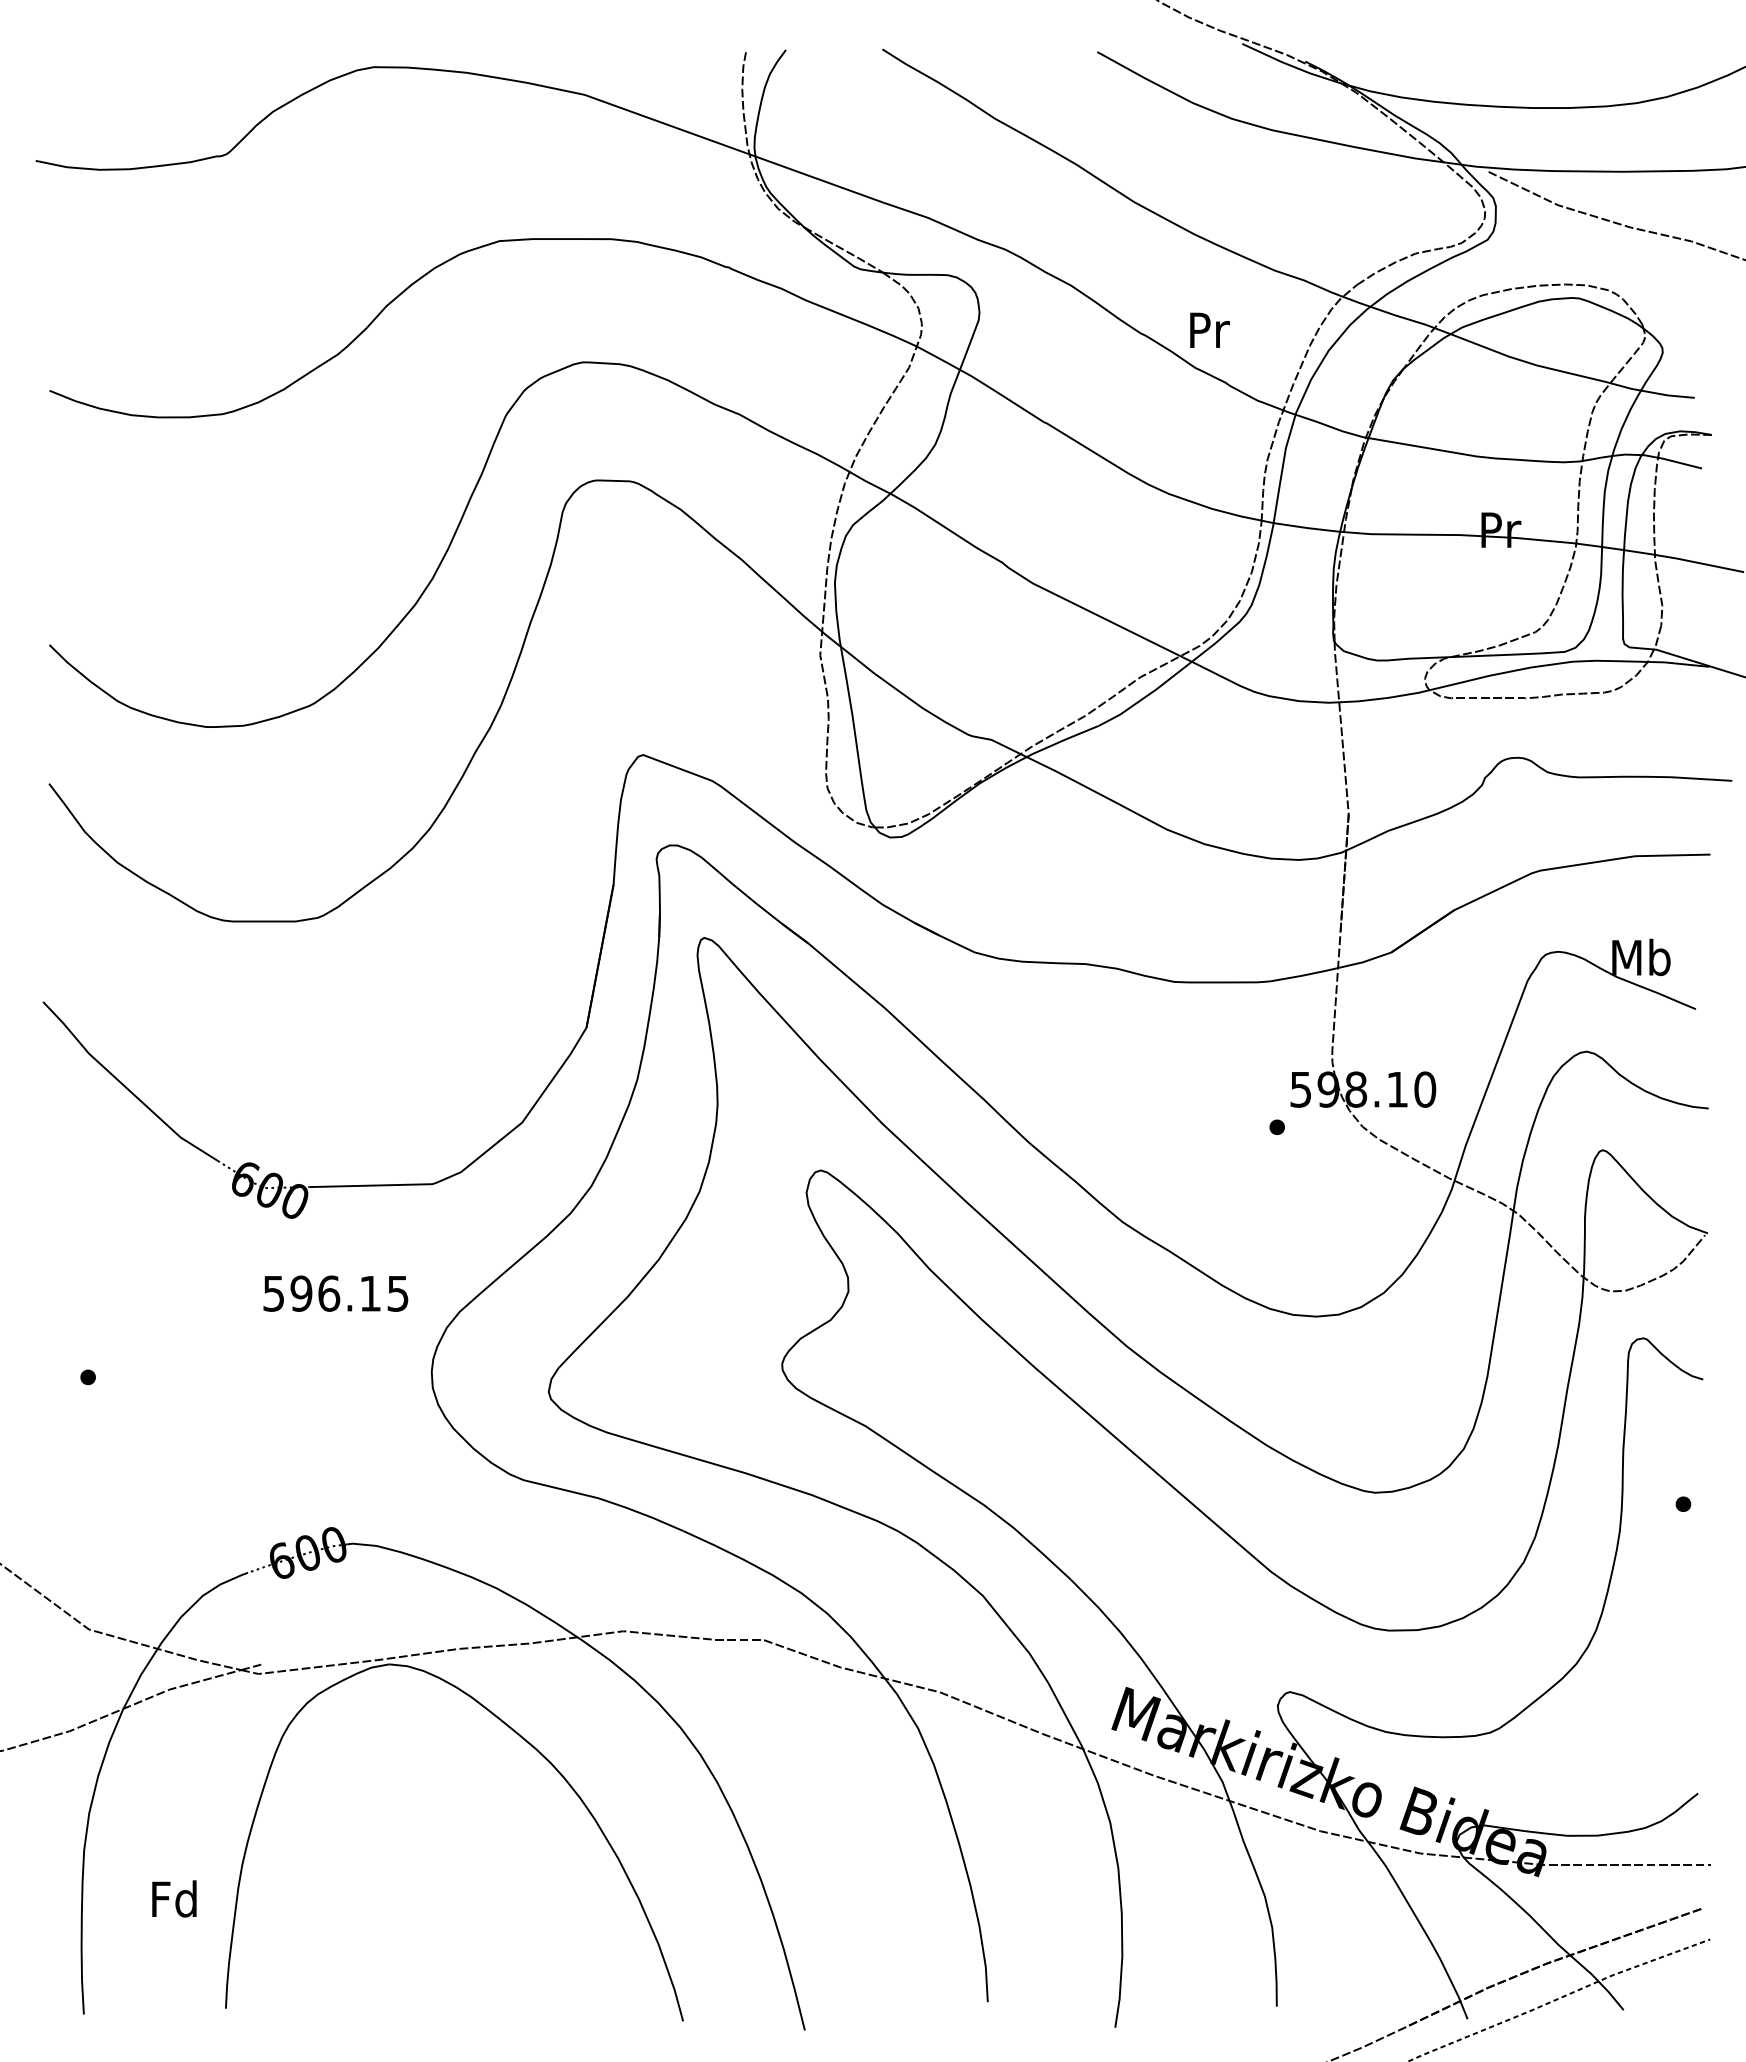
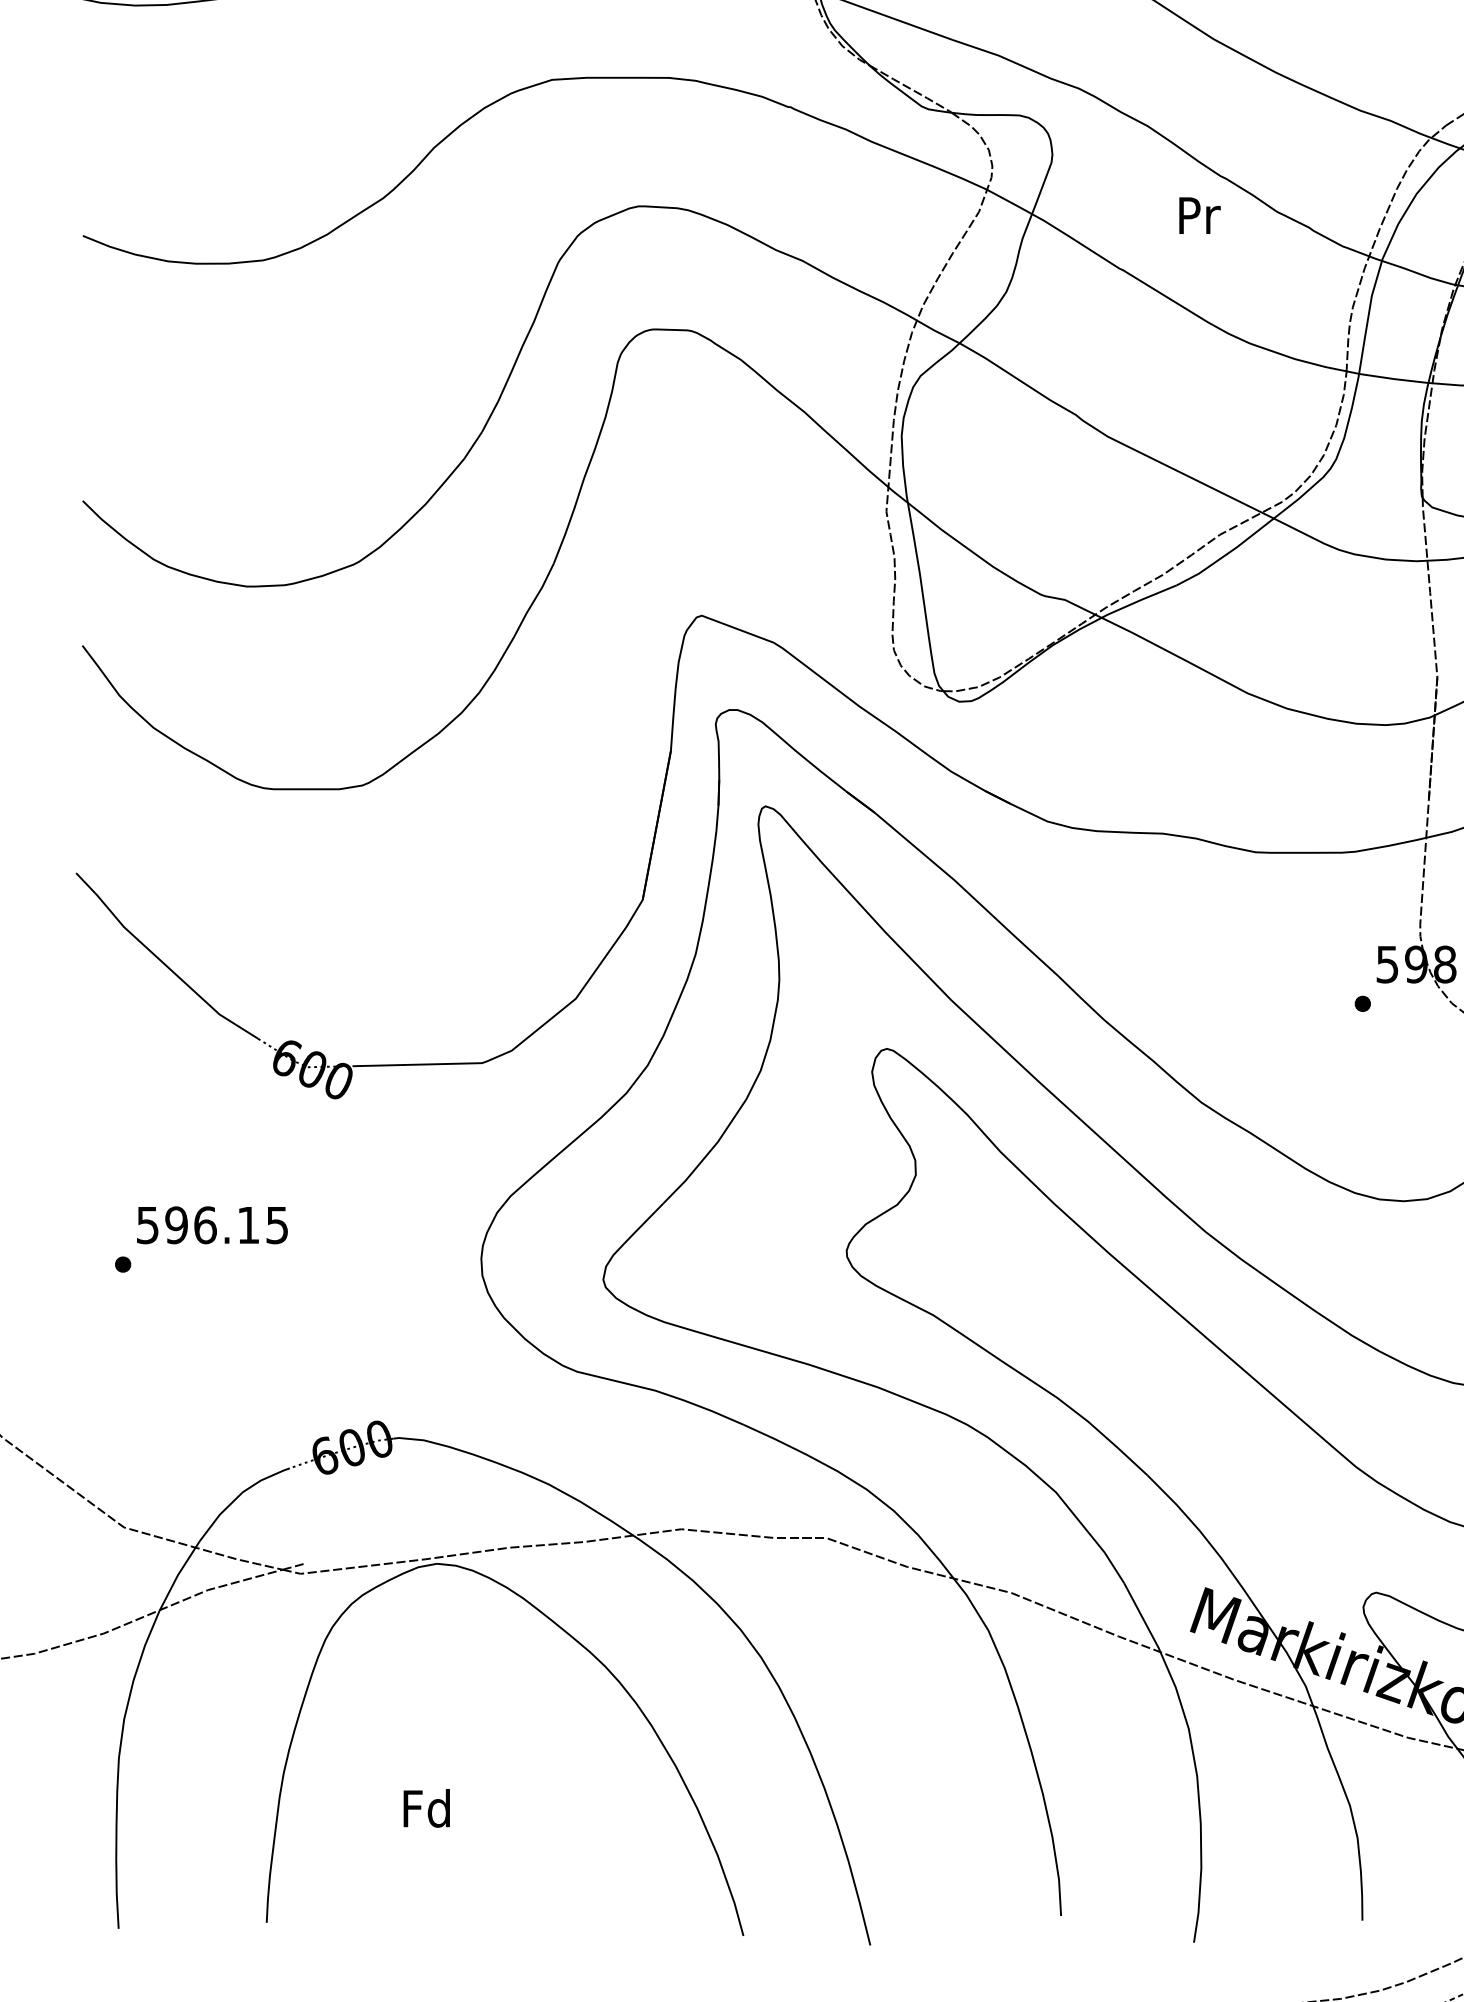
text: (1209, 329) -> (1199, 214), moved
text: (335, 1293) -> (212, 1225), moved
text: (174, 1898) -> (426, 1807), moved

